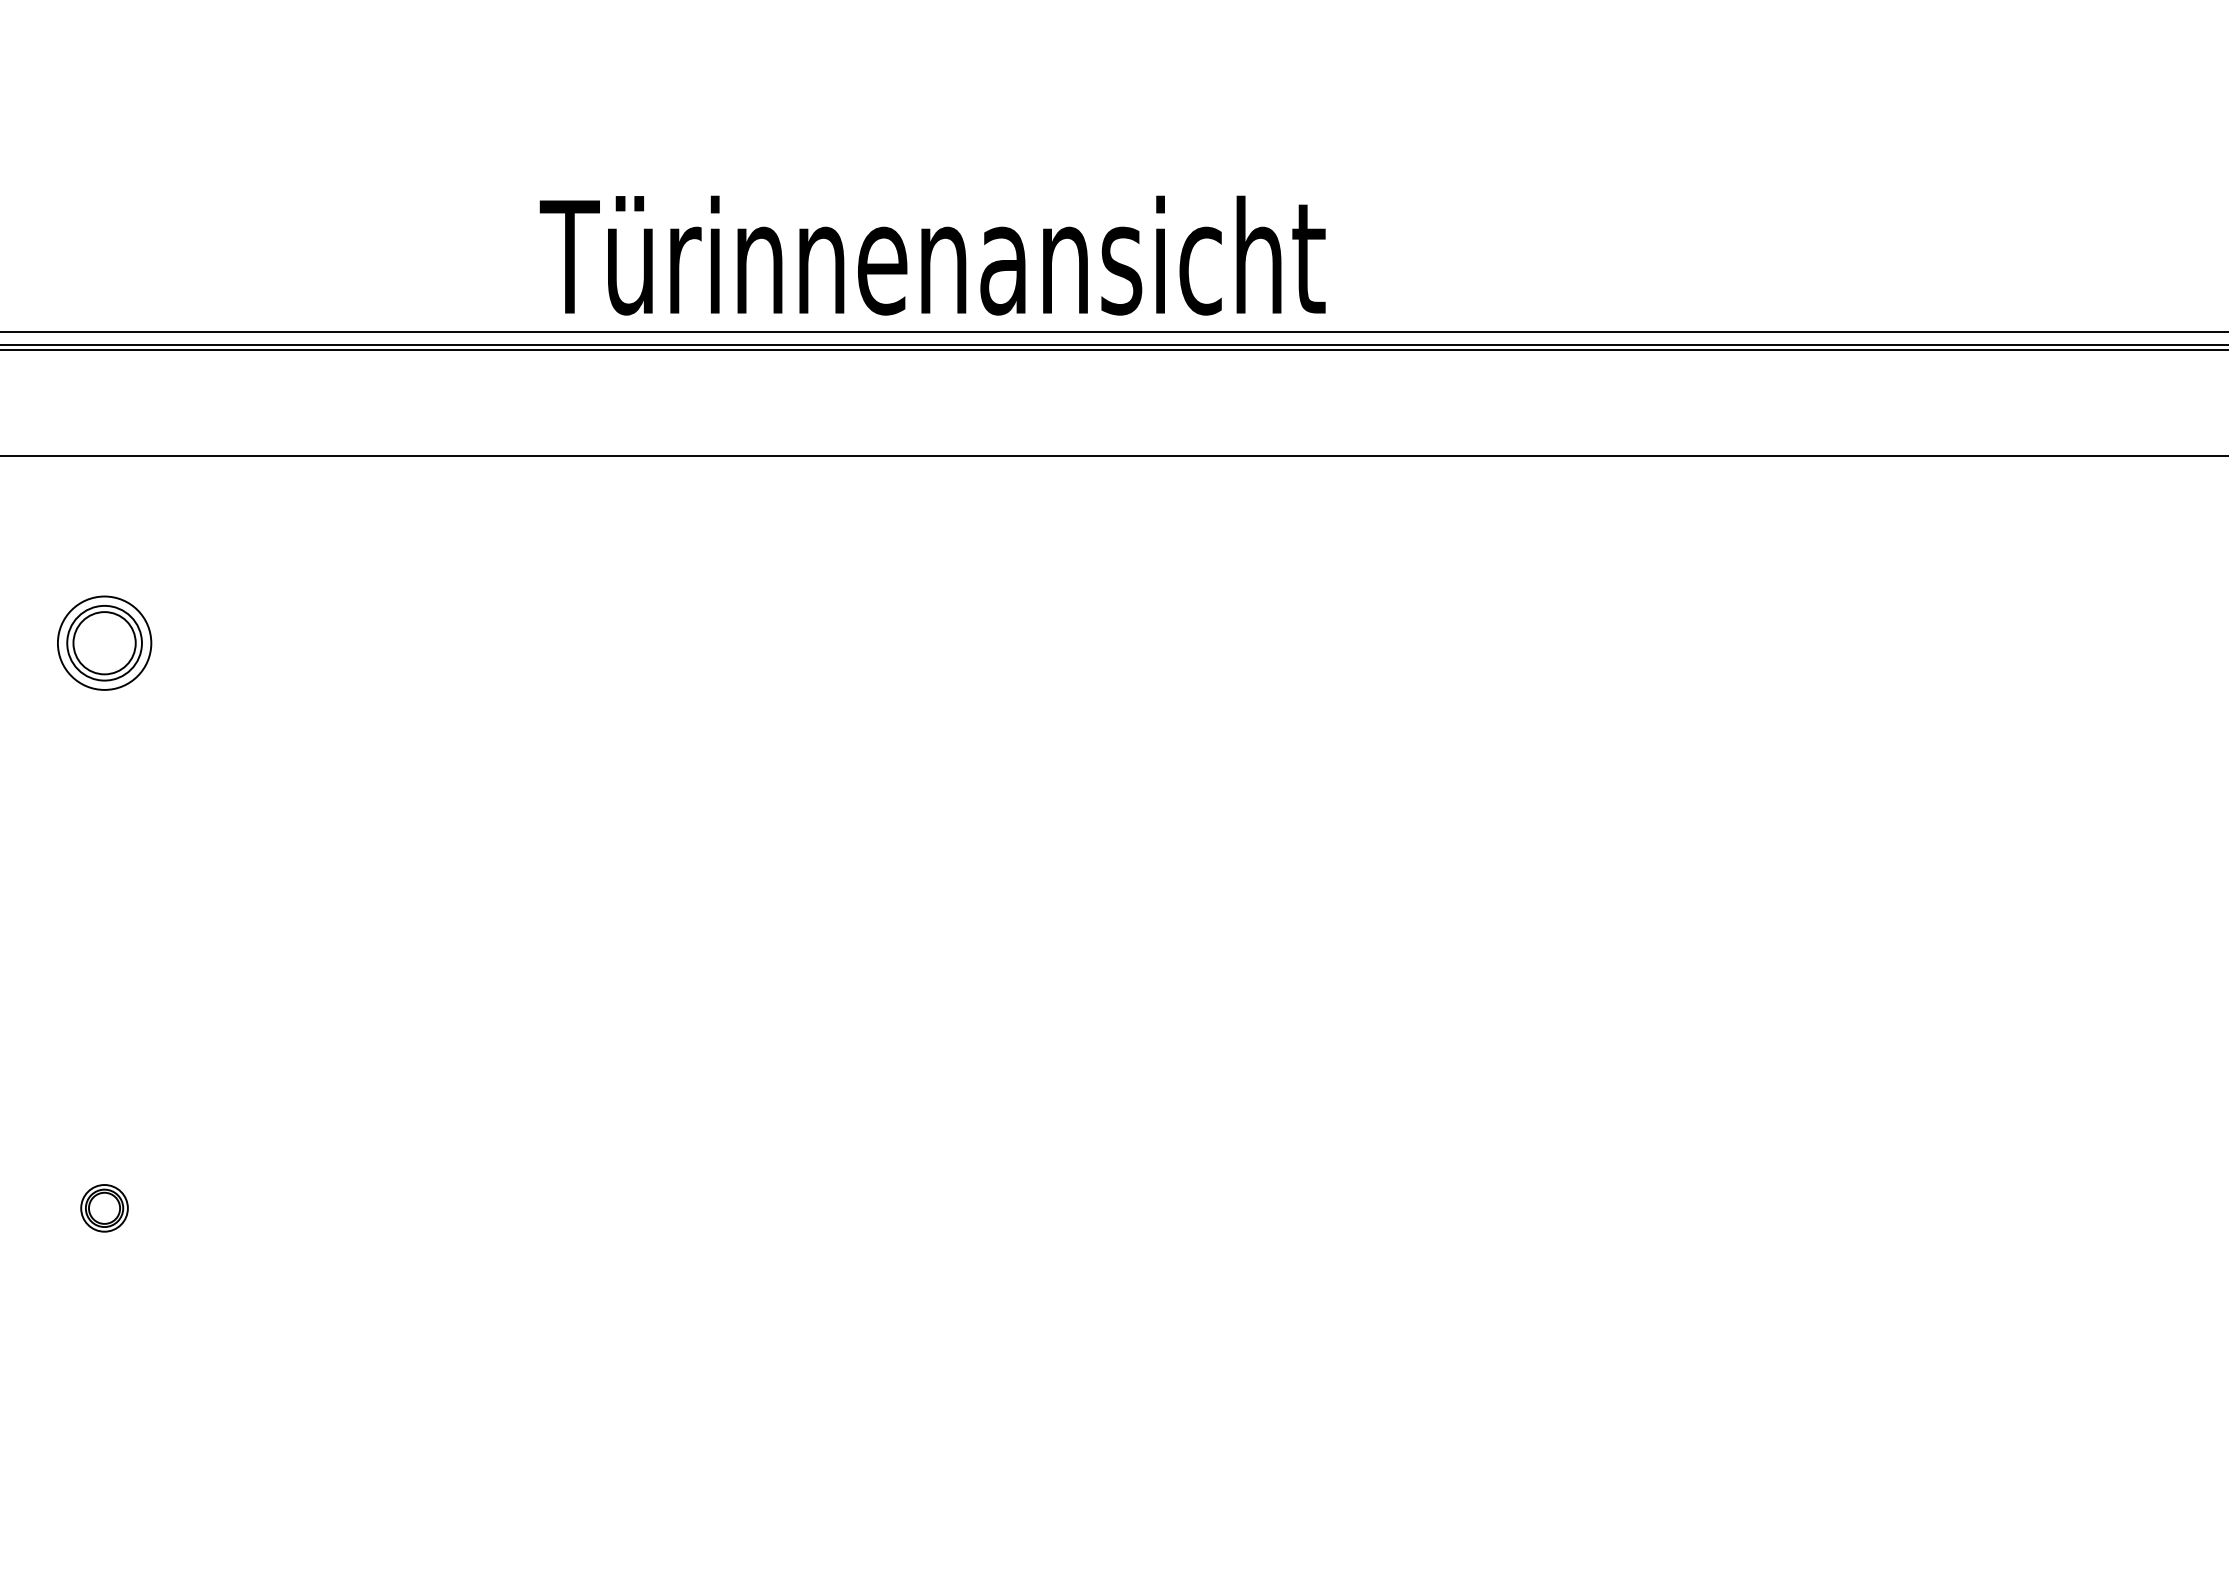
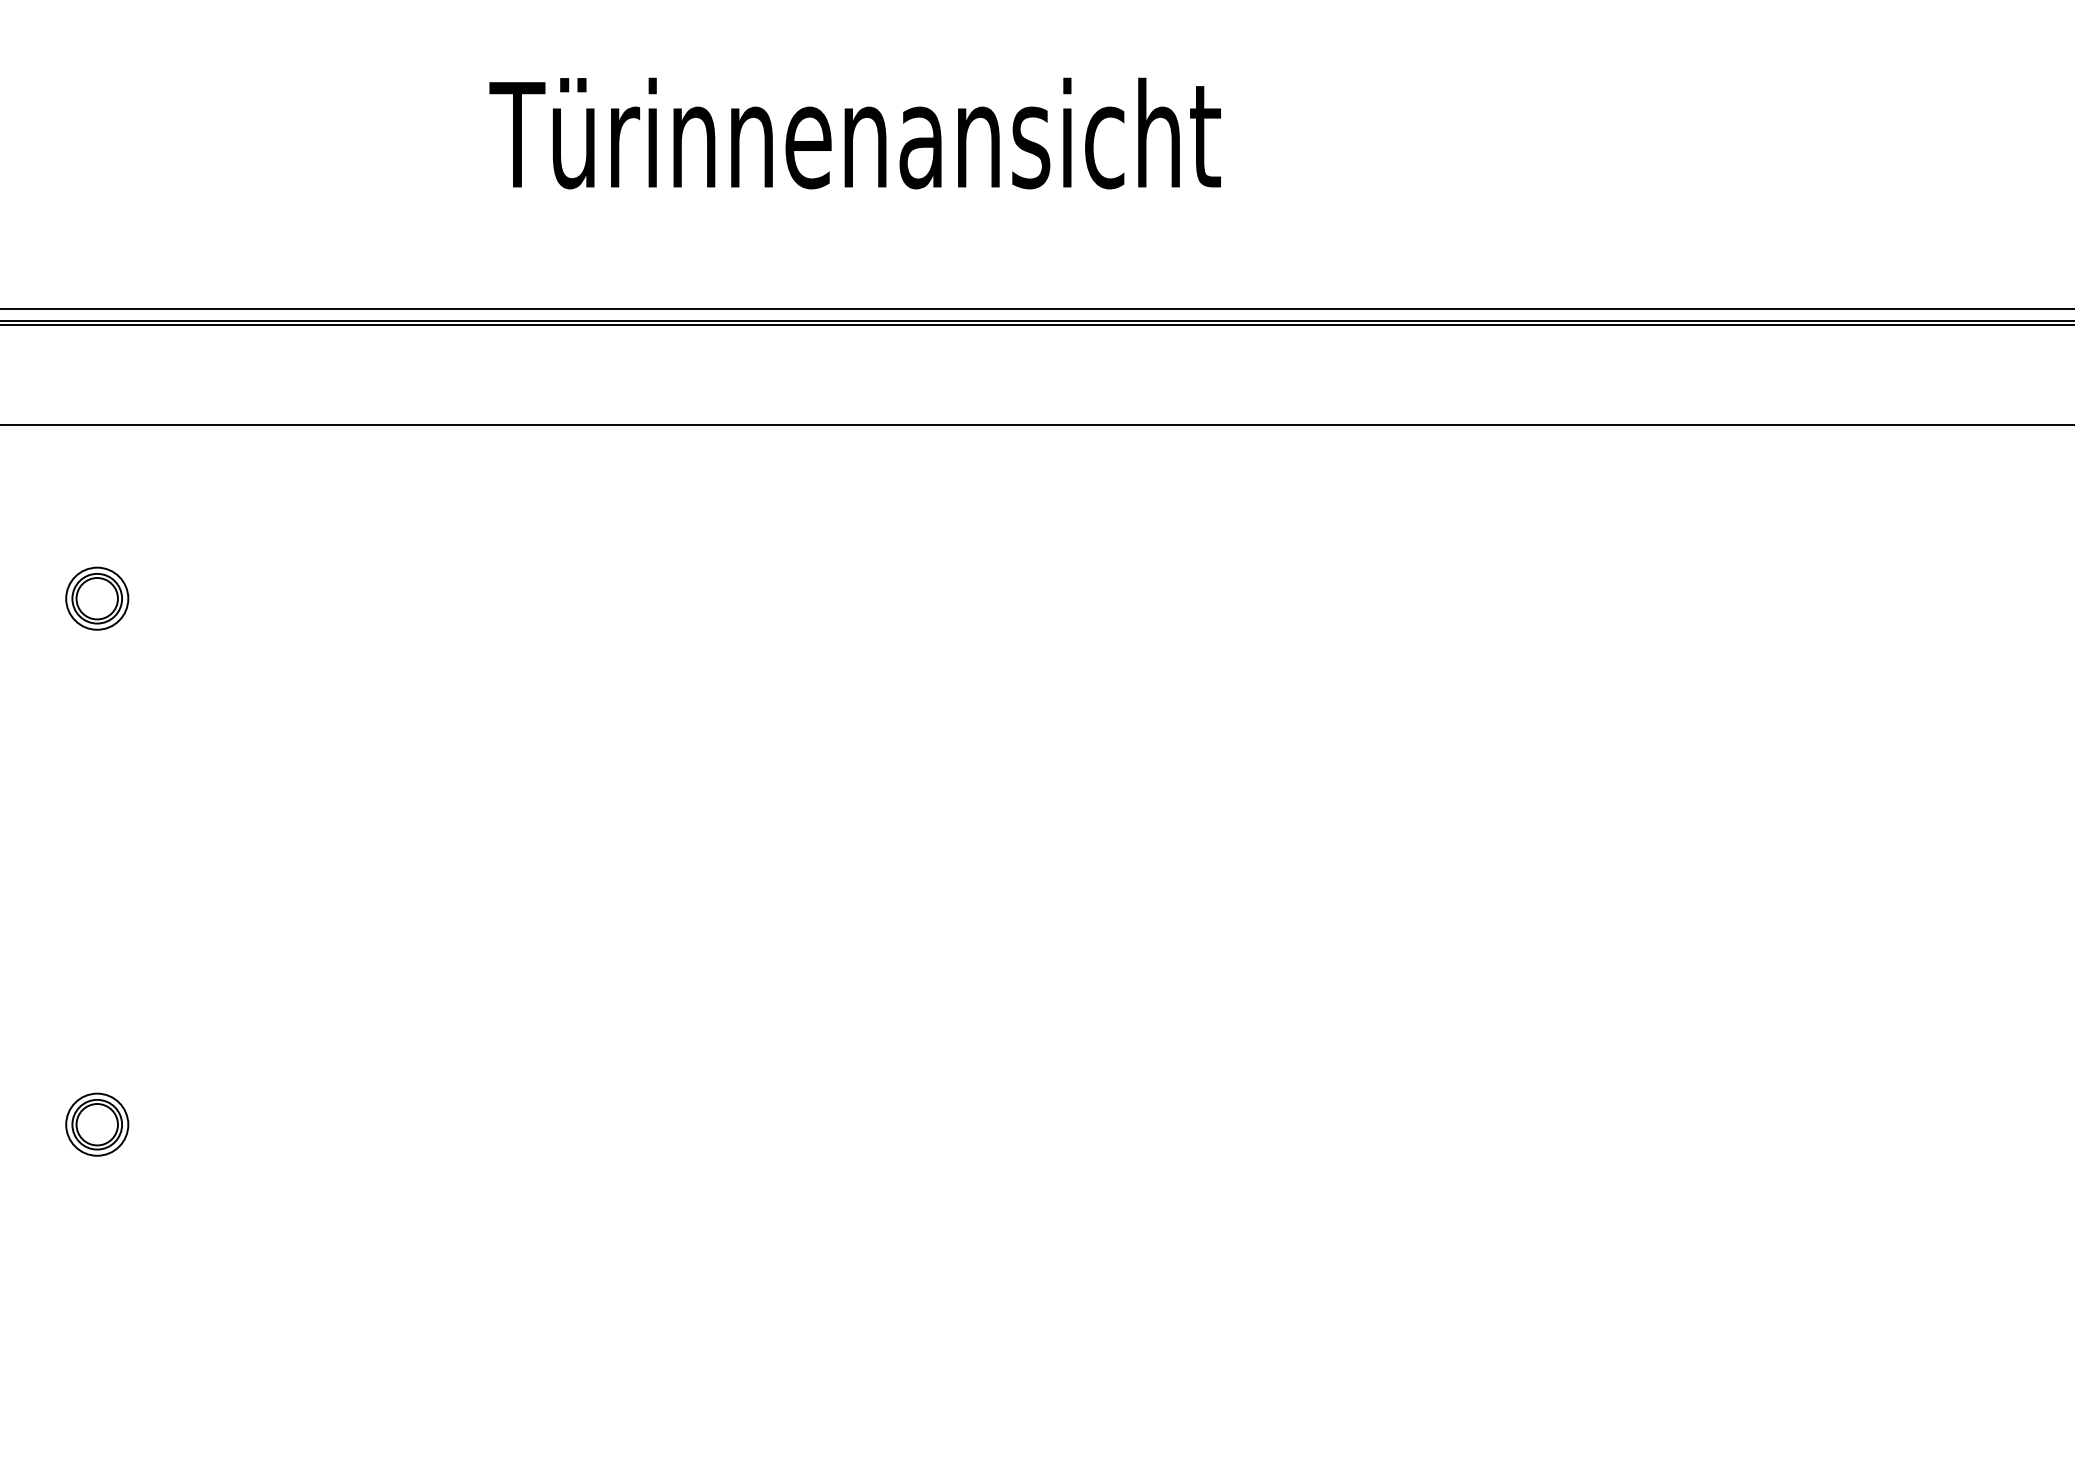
text: (932, 255) -> (855, 133), moved
part: (104, 643) -> (97, 598), size x0.71
part: (104, 1208) -> (97, 1124), size x1.43

